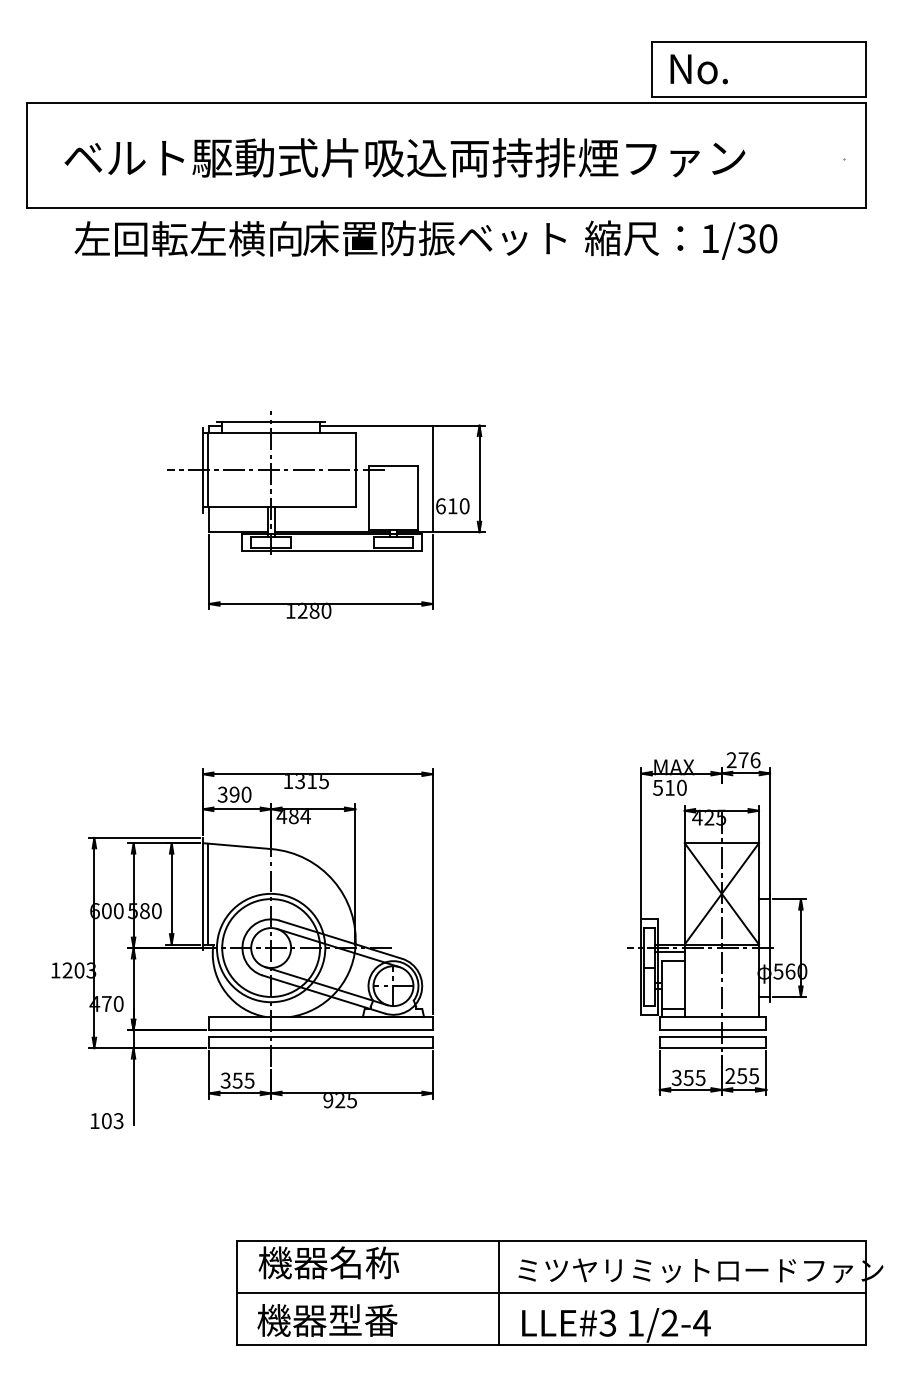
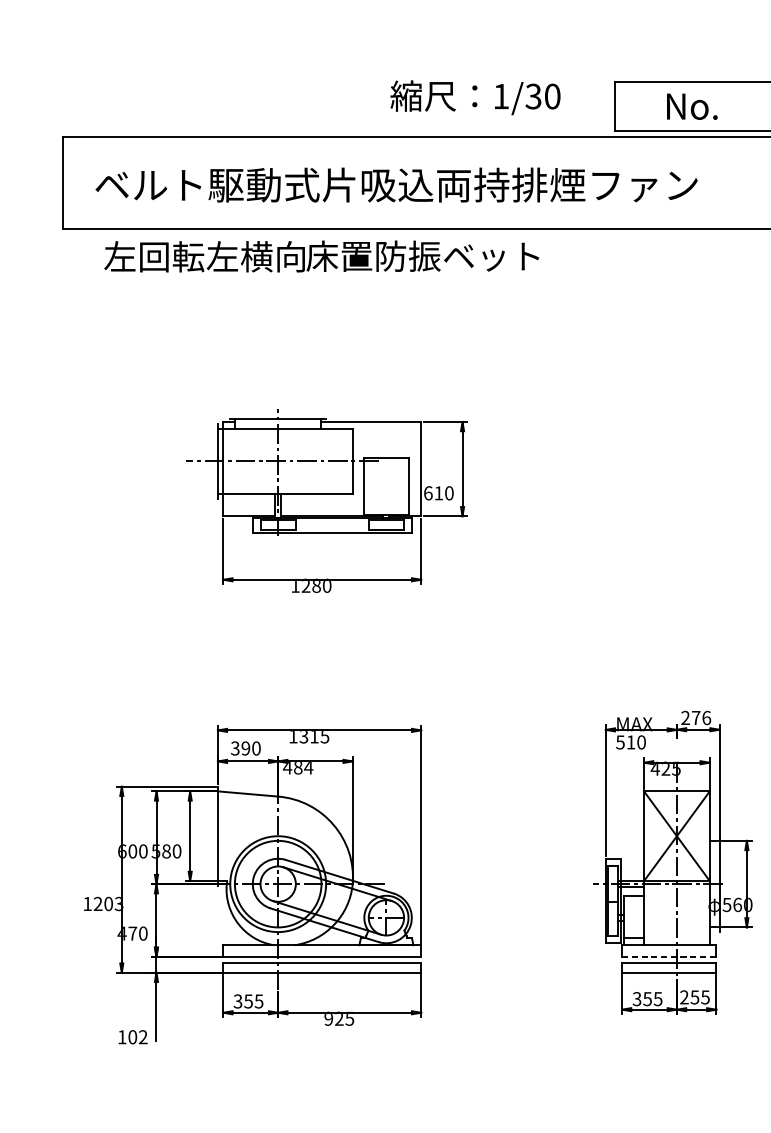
text: (698, 69) -> (691, 106), moved
text: (681, 239) -> (475, 97), moved
line: (208, 893) -> (222, 835), removed
line: (713, 1030) -> (669, 957), solid -> dashed
text: (118, 1121) -> (143, 1037), 103 -> 102

